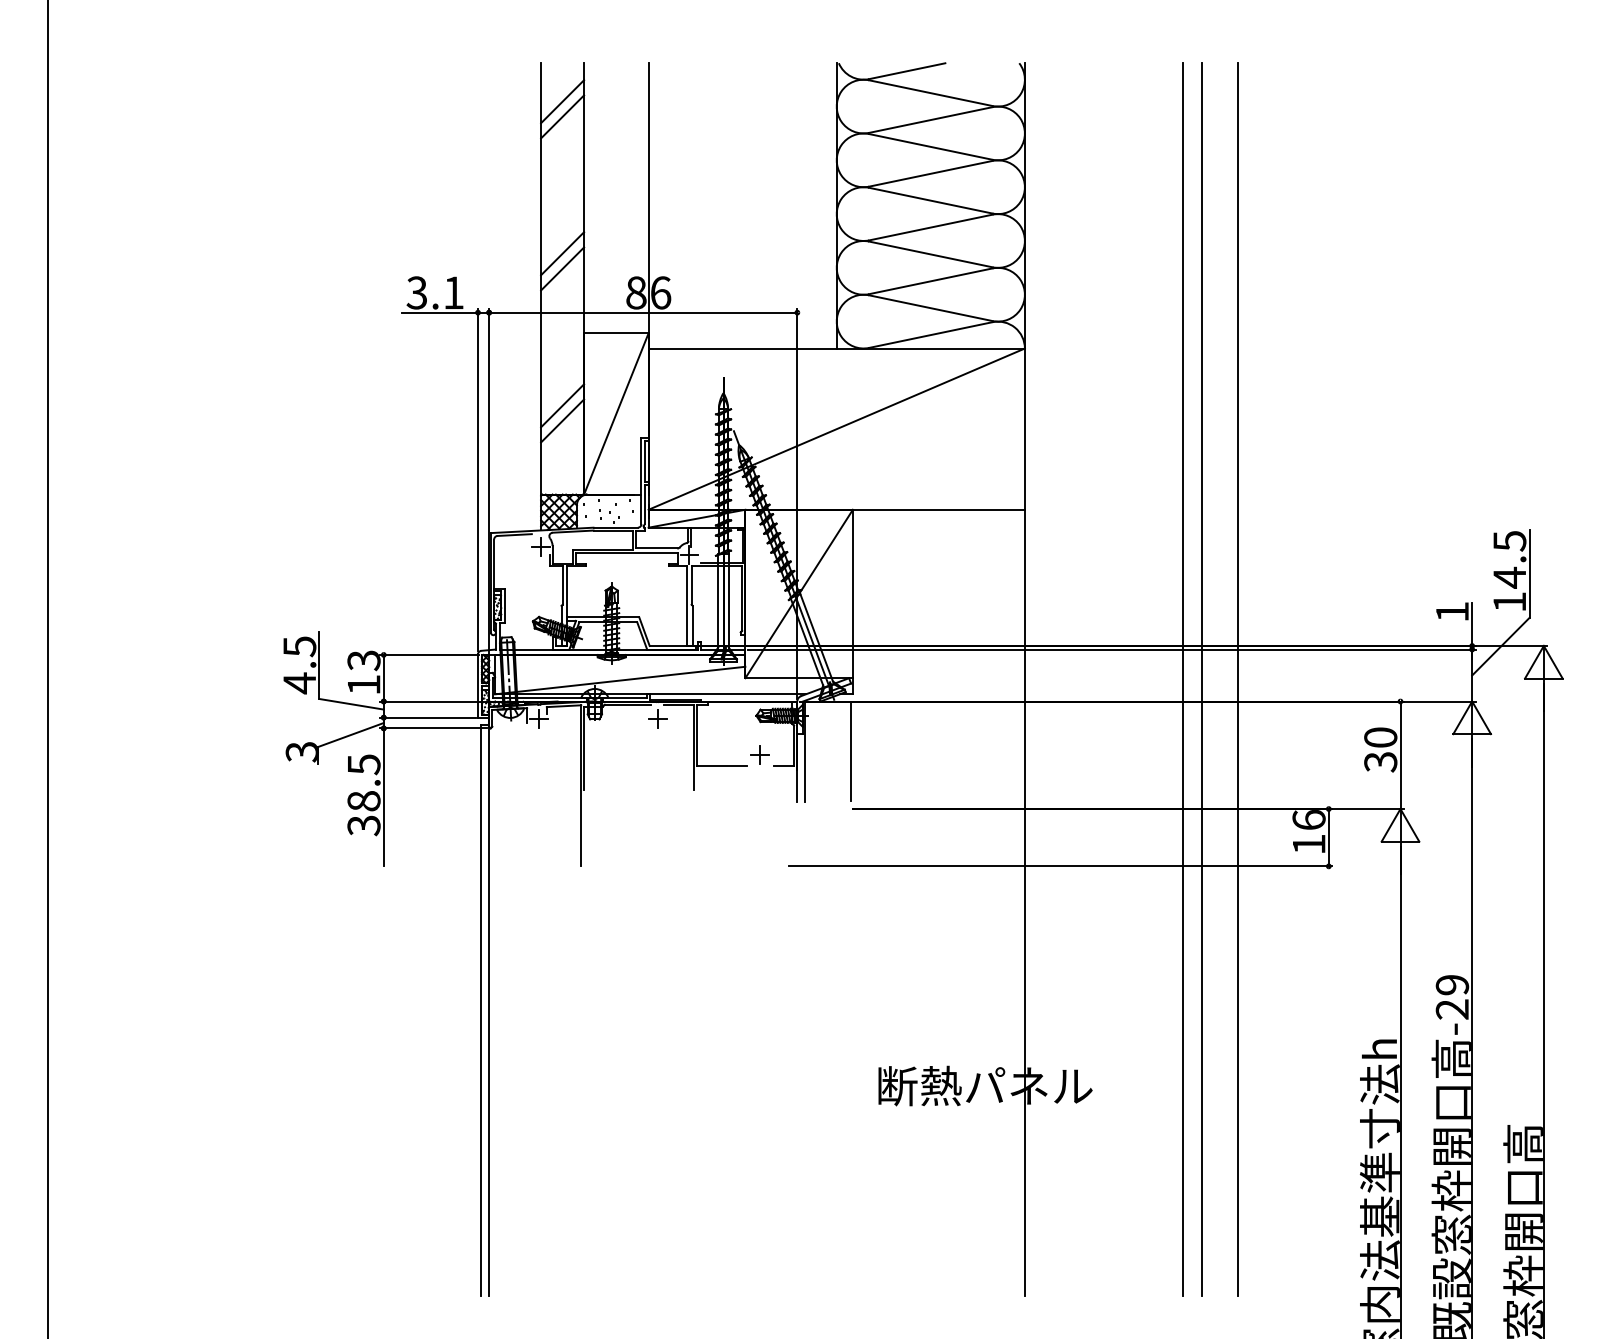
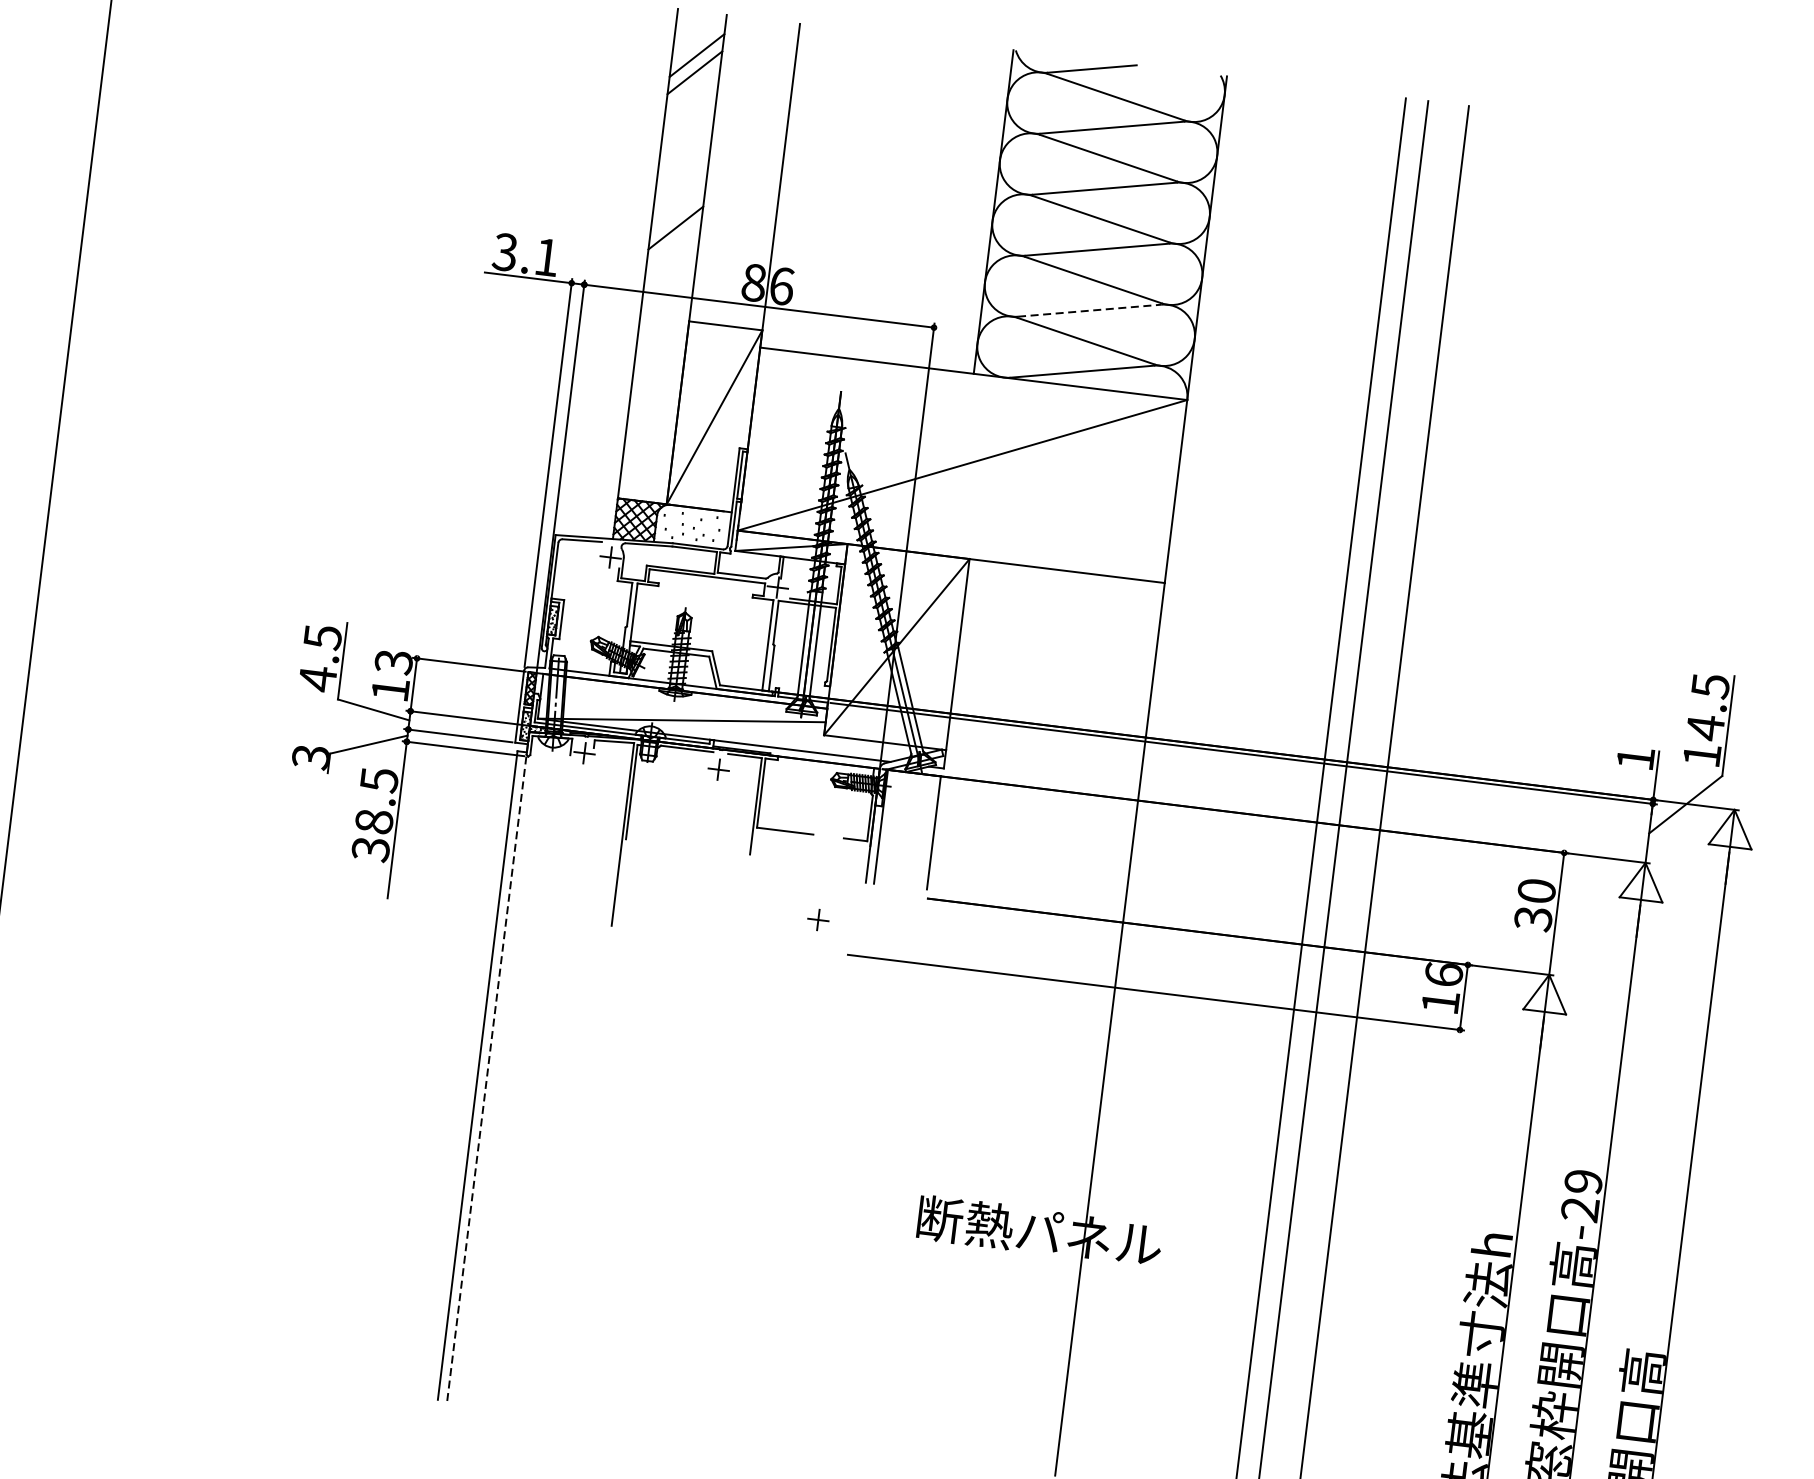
line: (562, 268) -> (673, 244), removed
line: (931, 281) -> (1090, 310), solid -> dashed
line: (562, 405) -> (654, 400), removed
line: (562, 420) -> (652, 417), removed
part: (759, 754) -> (817, 919), moved
line: (489, 1001) -> (488, 1066), solid -> dashed

